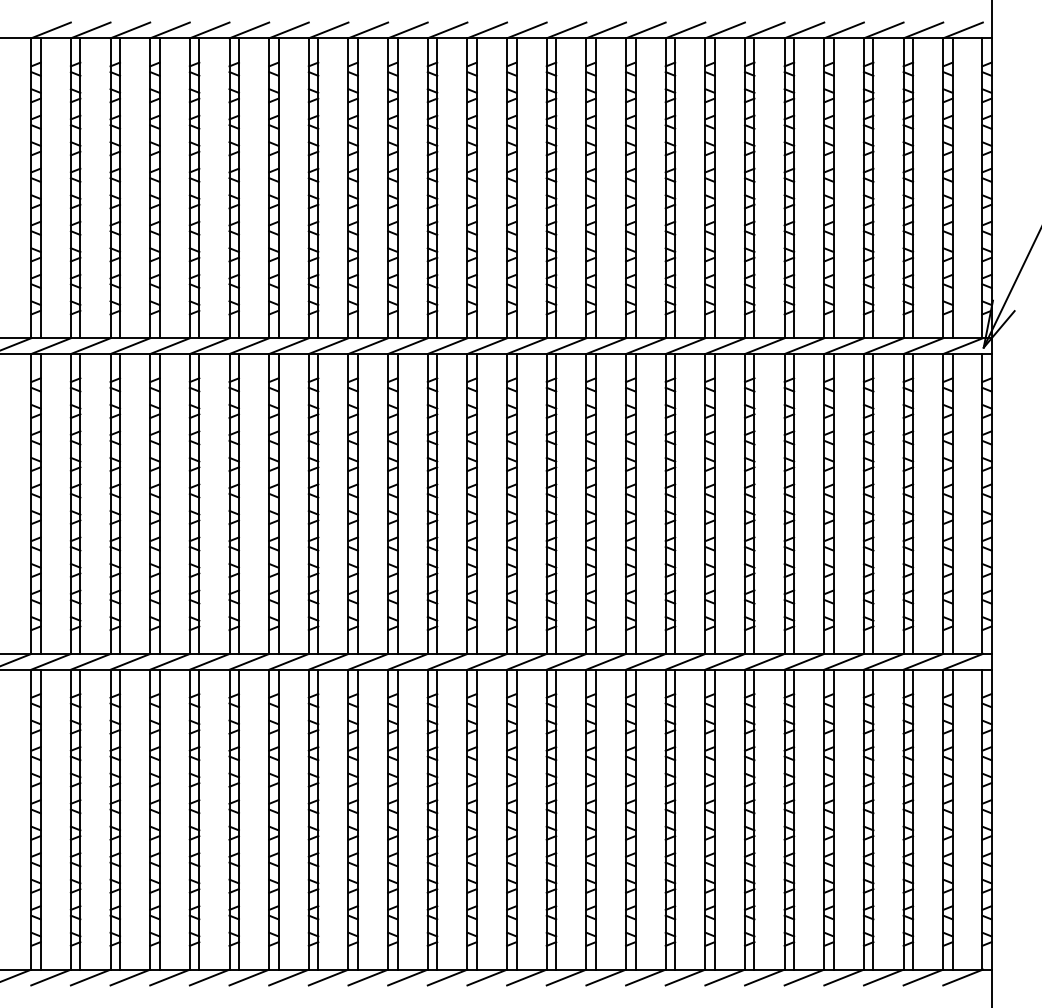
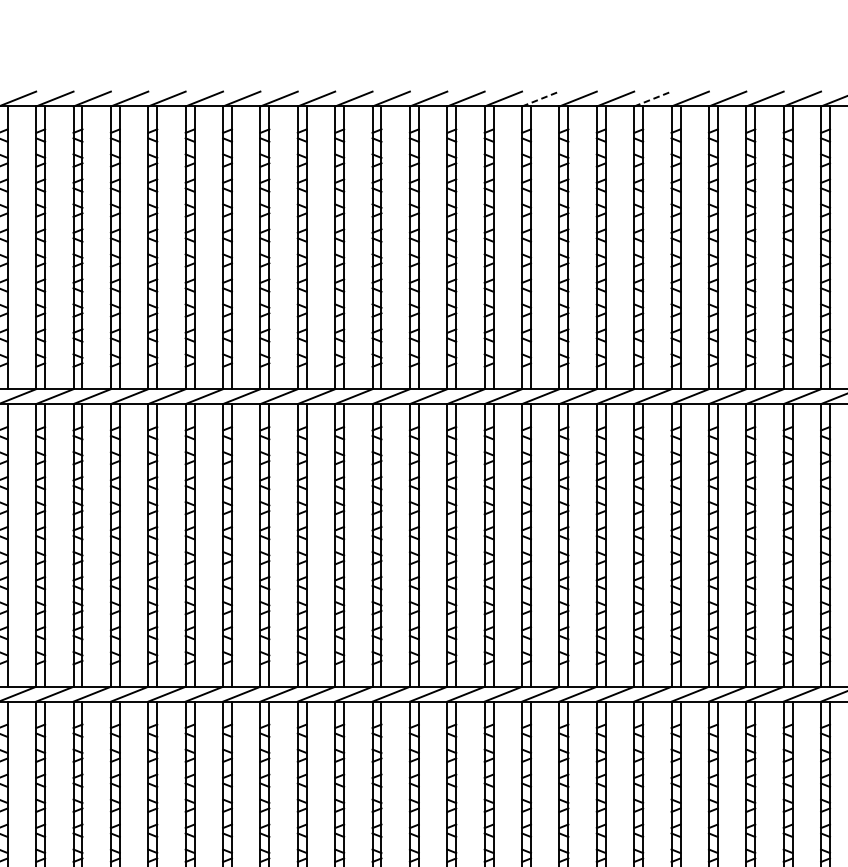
line: (646, 30) -> (541, 99), solid -> dashed
line: (765, 30) -> (653, 99), solid -> dashed

